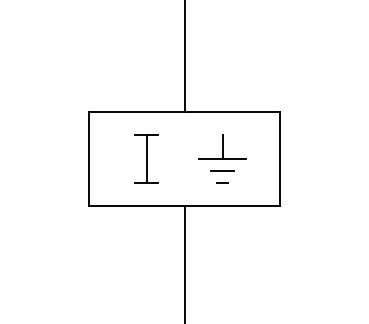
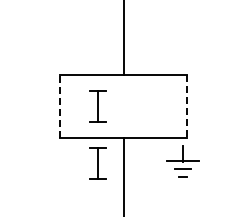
line: (88, 159) -> (59, 106), solid -> dashed
part: (221, 159) -> (182, 161), moved
line: (280, 159) -> (187, 106), solid -> dashed
part: (145, 244) -> (97, 163), added

